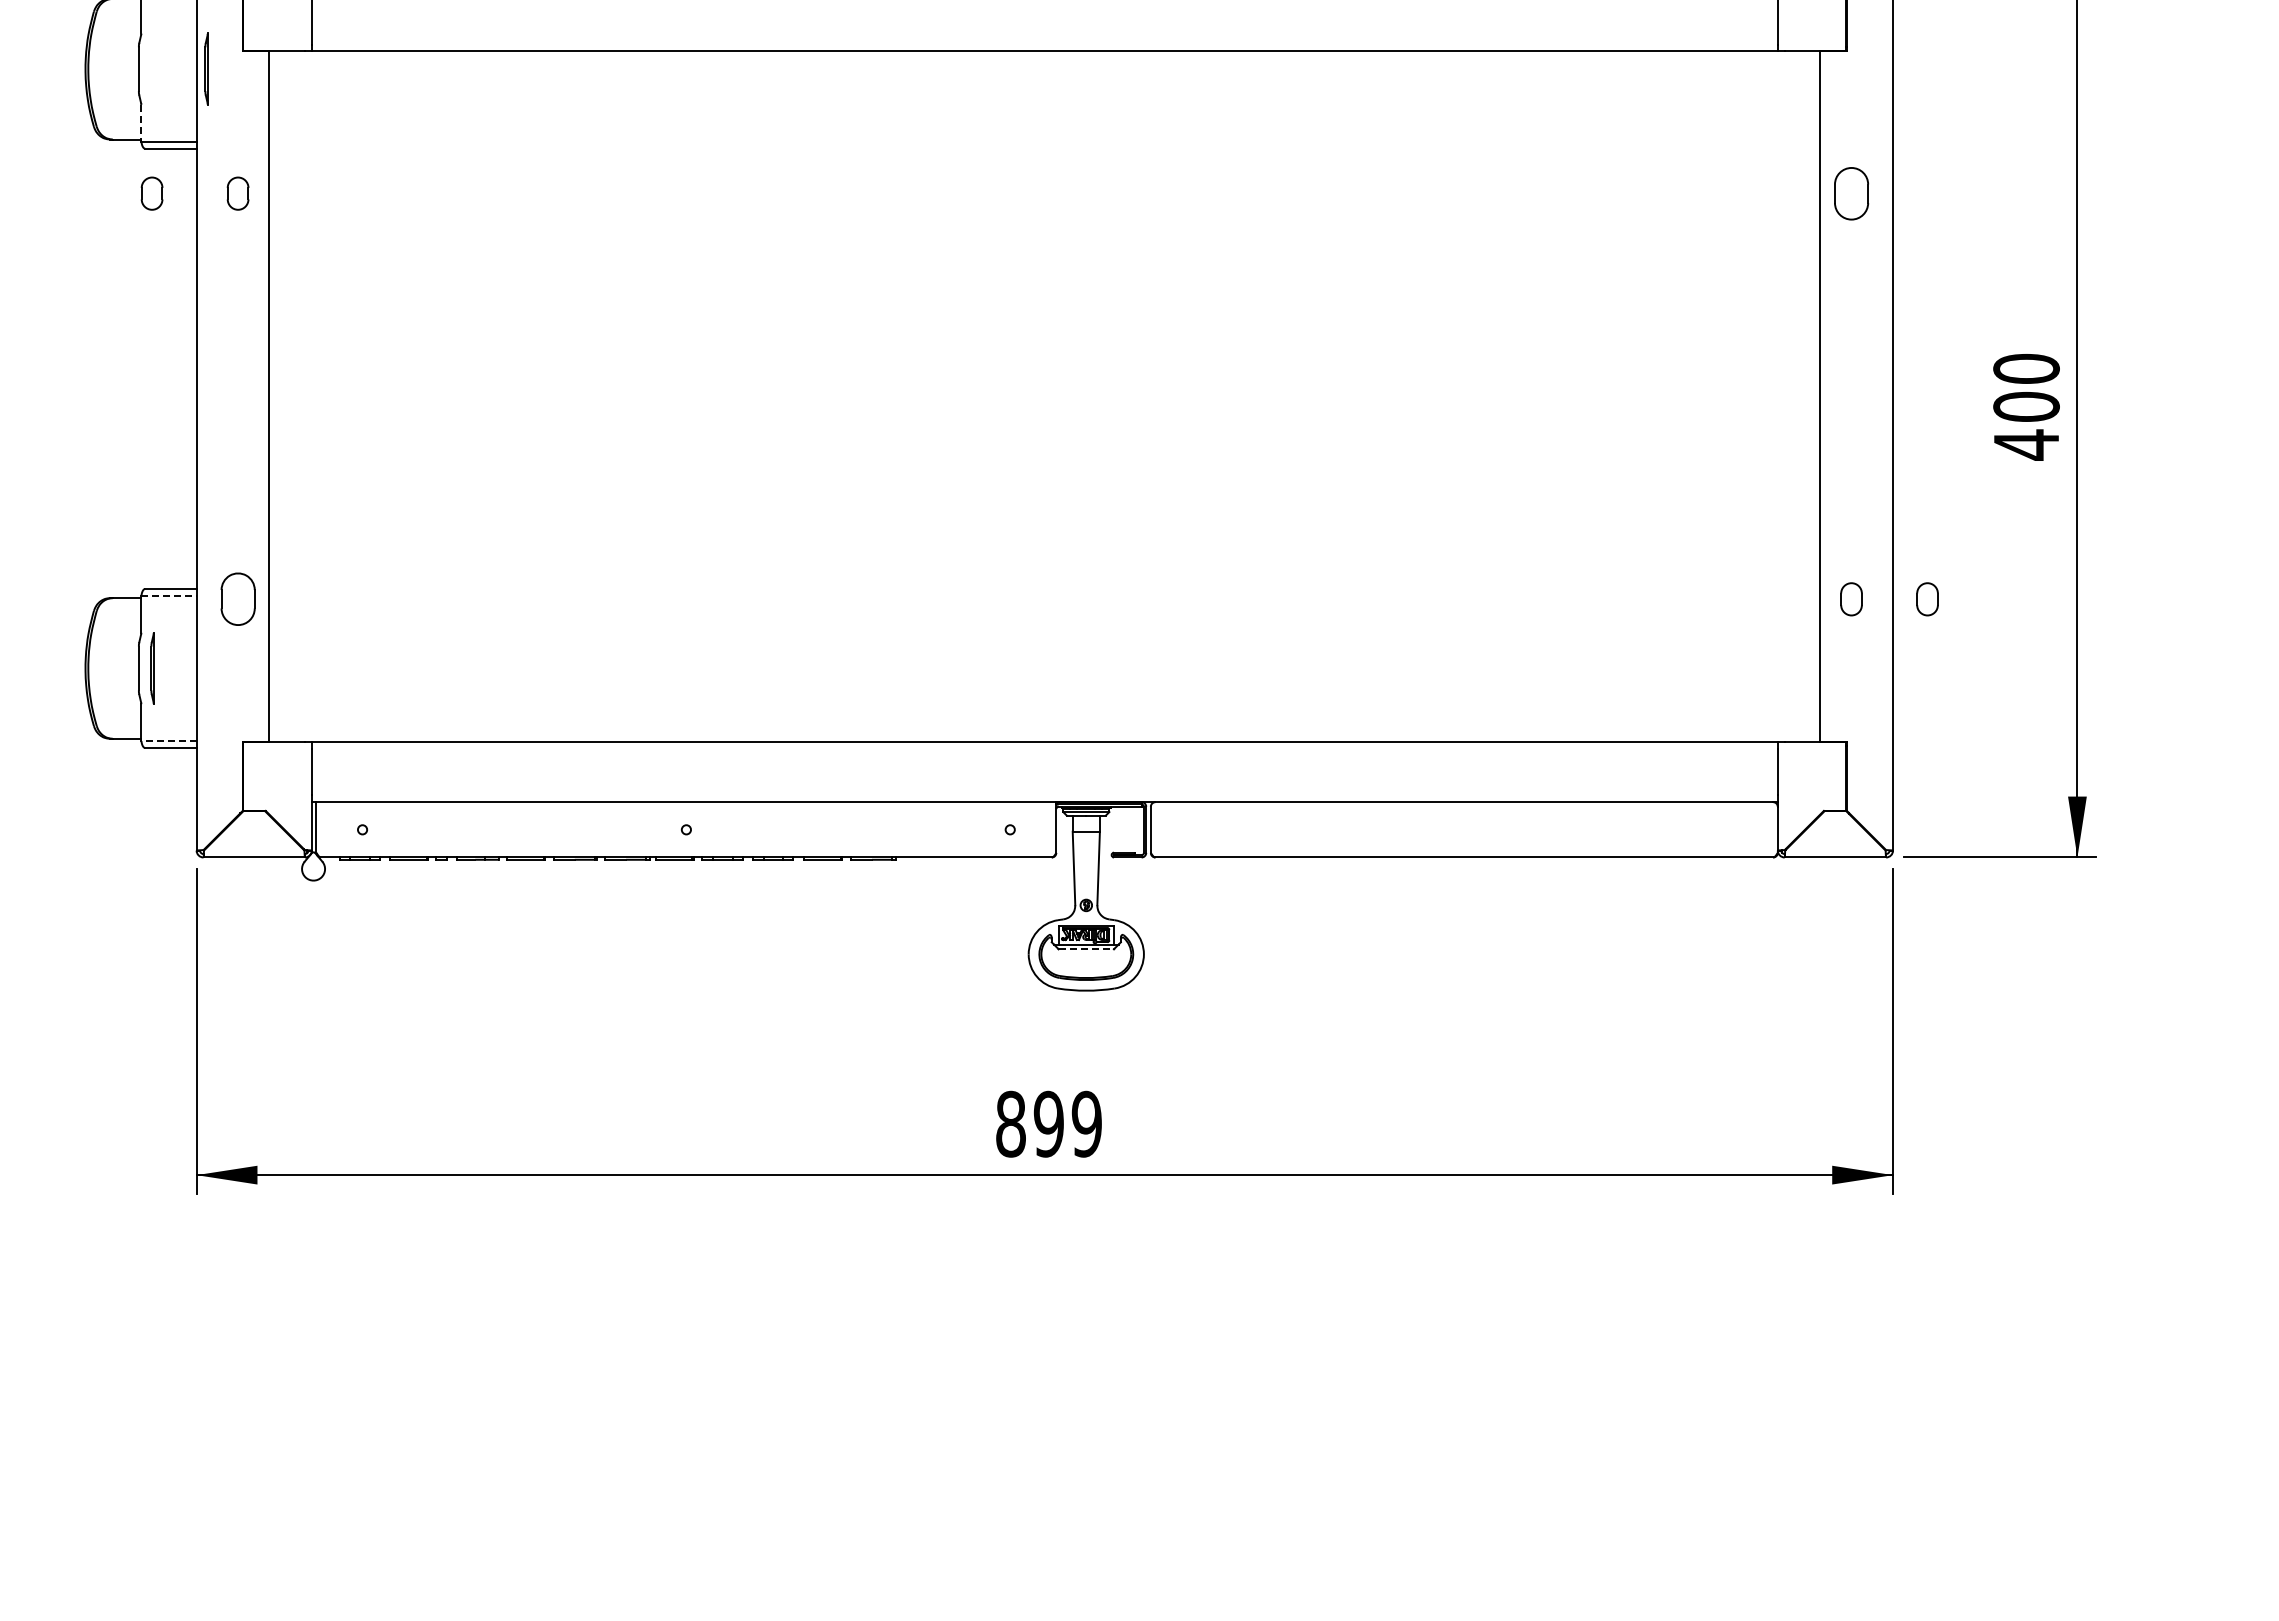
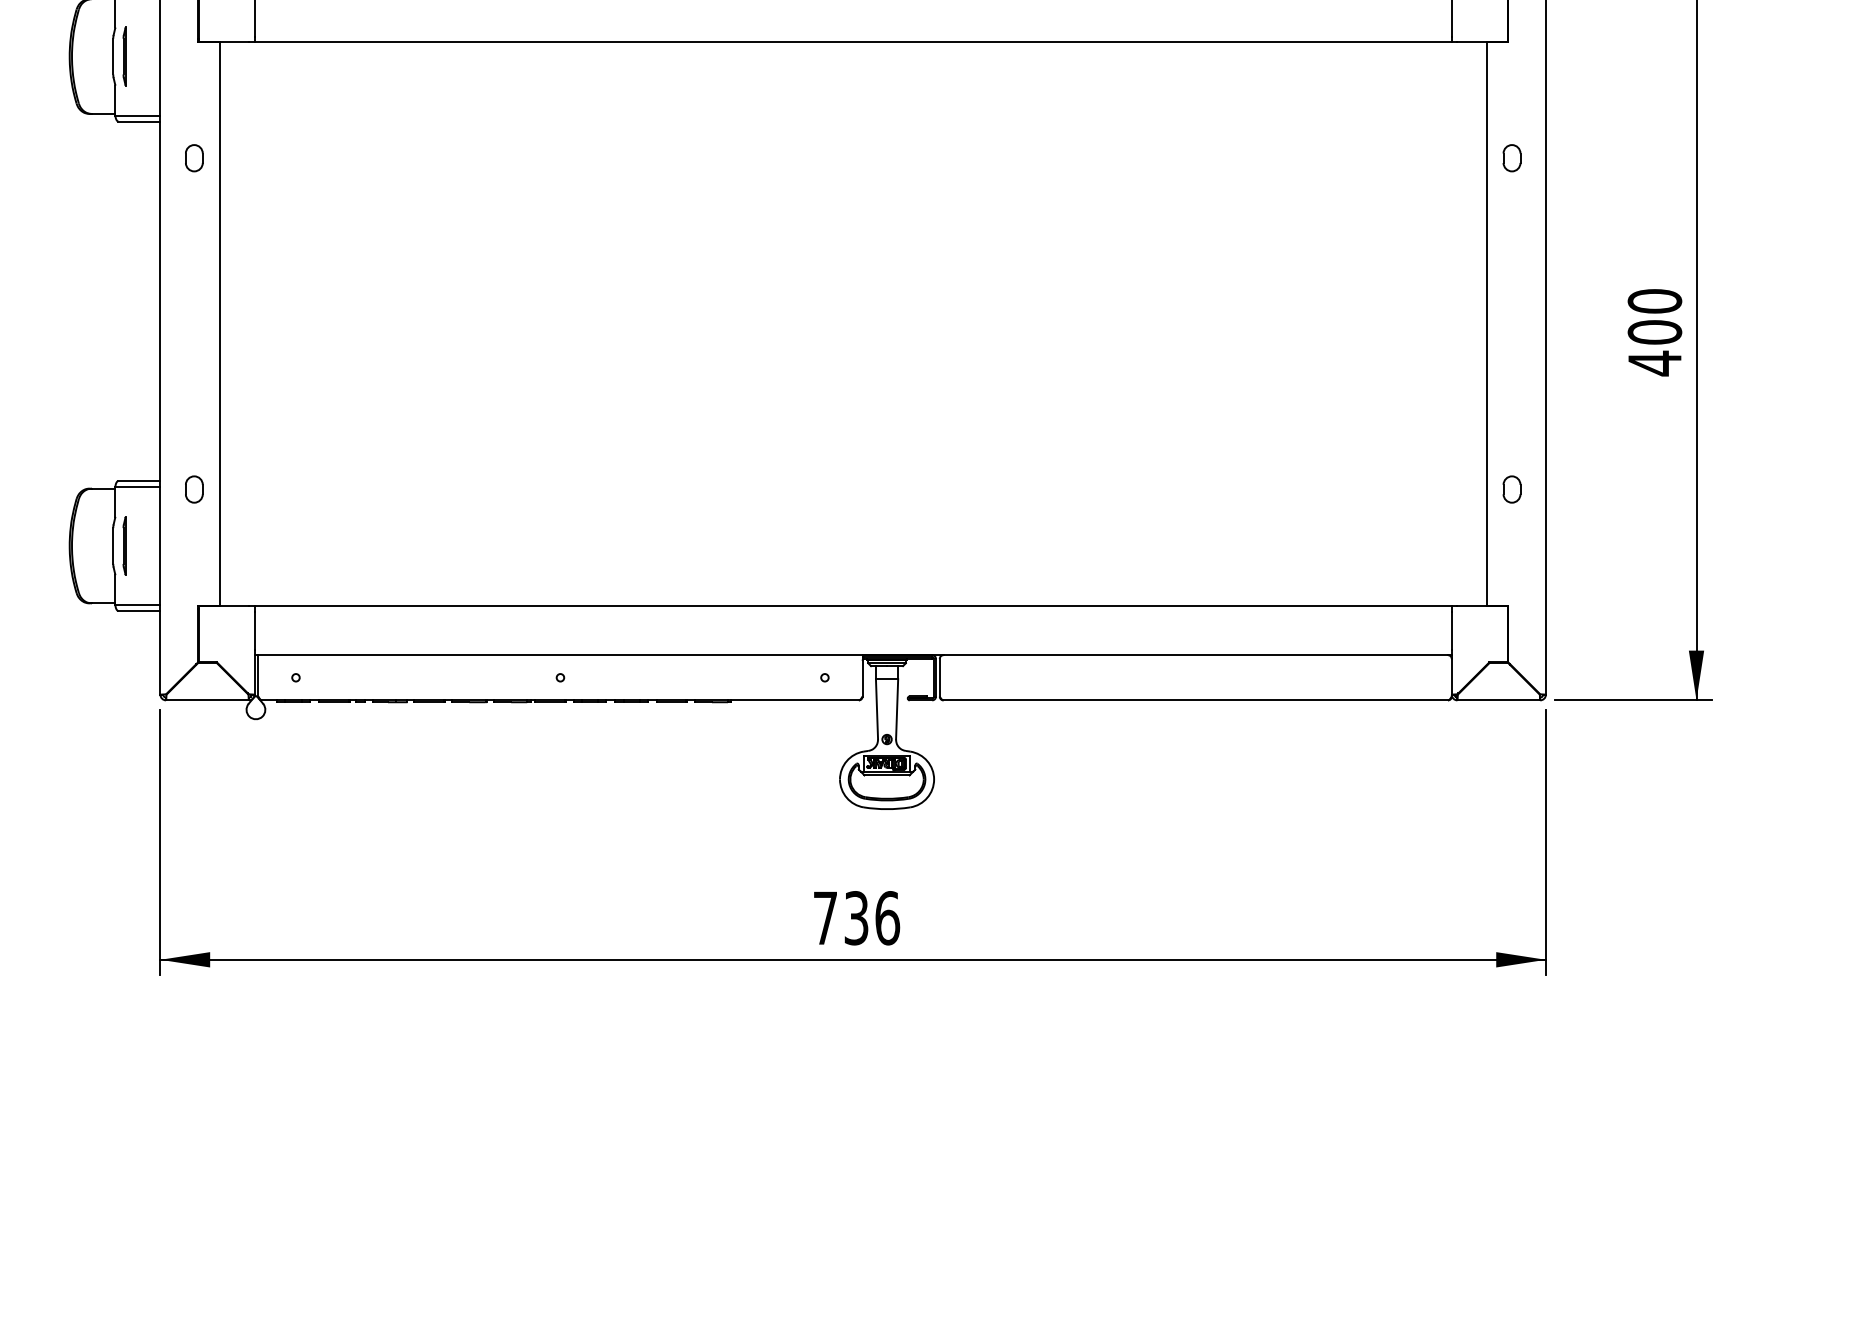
line: (205, 68) -> (123, 56), moved
line: (141, 123) -> (115, 100), dashed -> solid
part: (151, 193) -> (123, 158), removed
part: (1851, 193) -> (1511, 158), size x0.62
line: (168, 595) -> (137, 486), dashed -> solid
part: (237, 599) -> (193, 489), size x0.62
part: (1927, 599) -> (1574, 489), removed
line: (168, 741) -> (137, 605), dashed -> solid
line: (1086, 949) -> (887, 775), dashed -> solid
text: (1049, 1123) -> (856, 917), 899 -> 736

